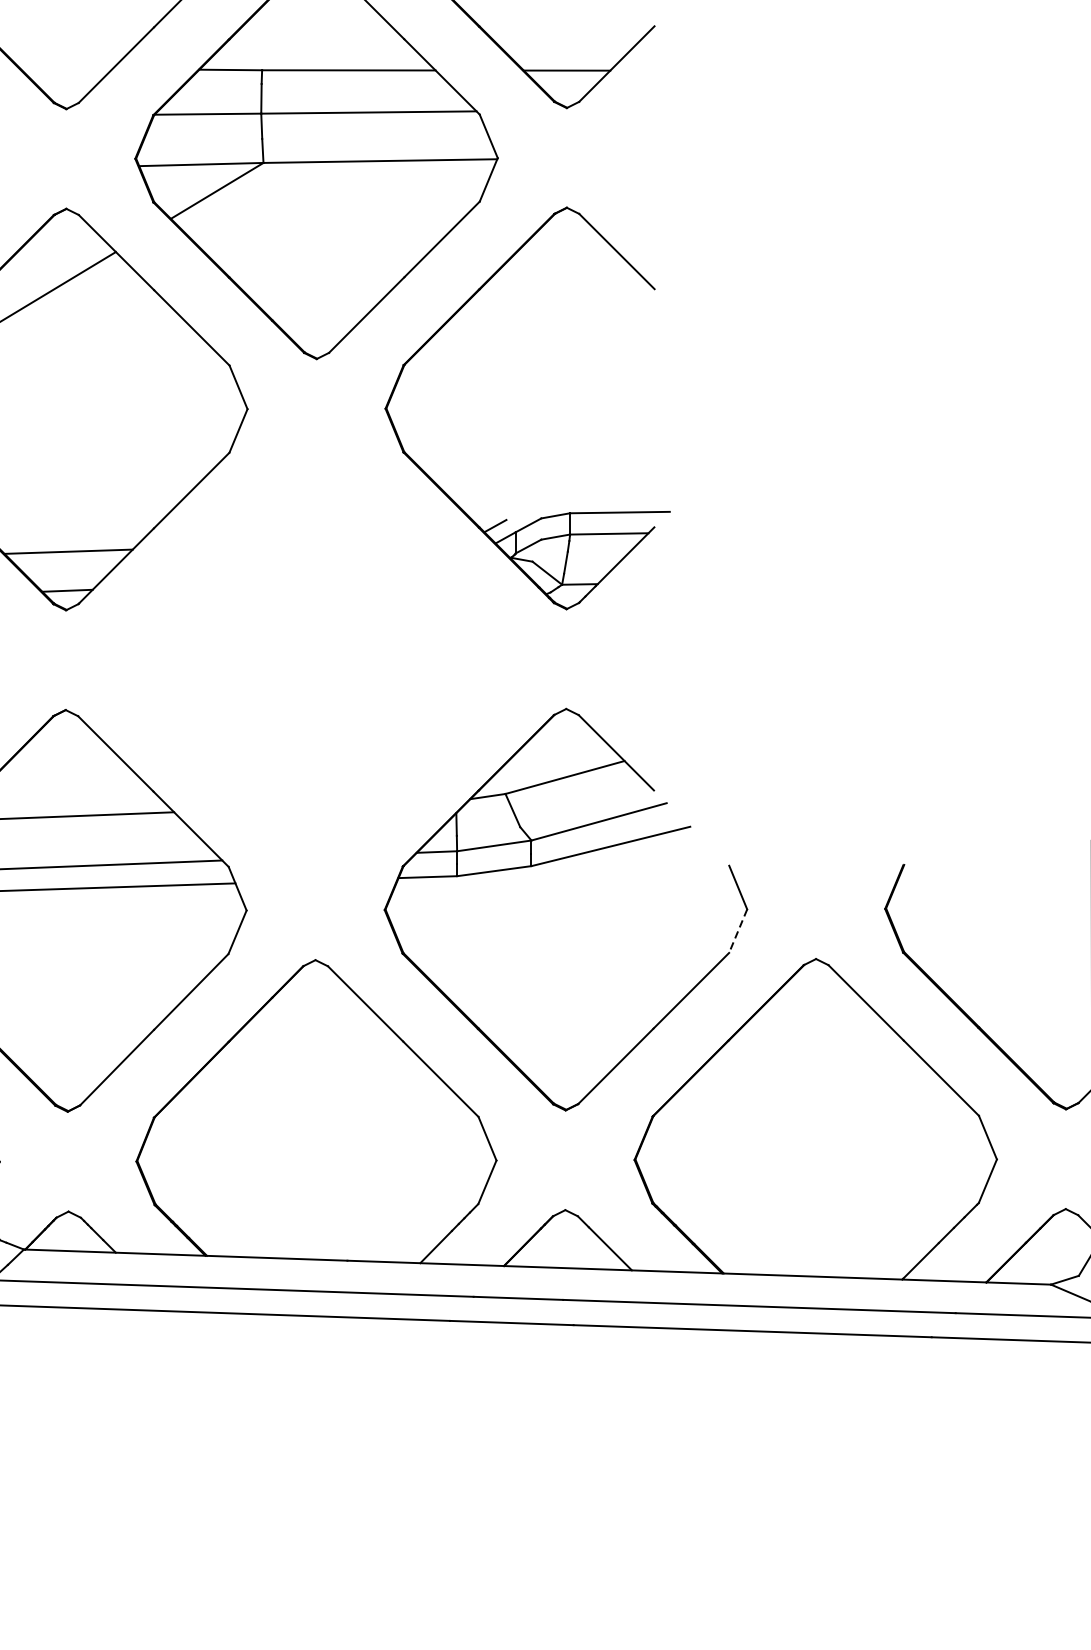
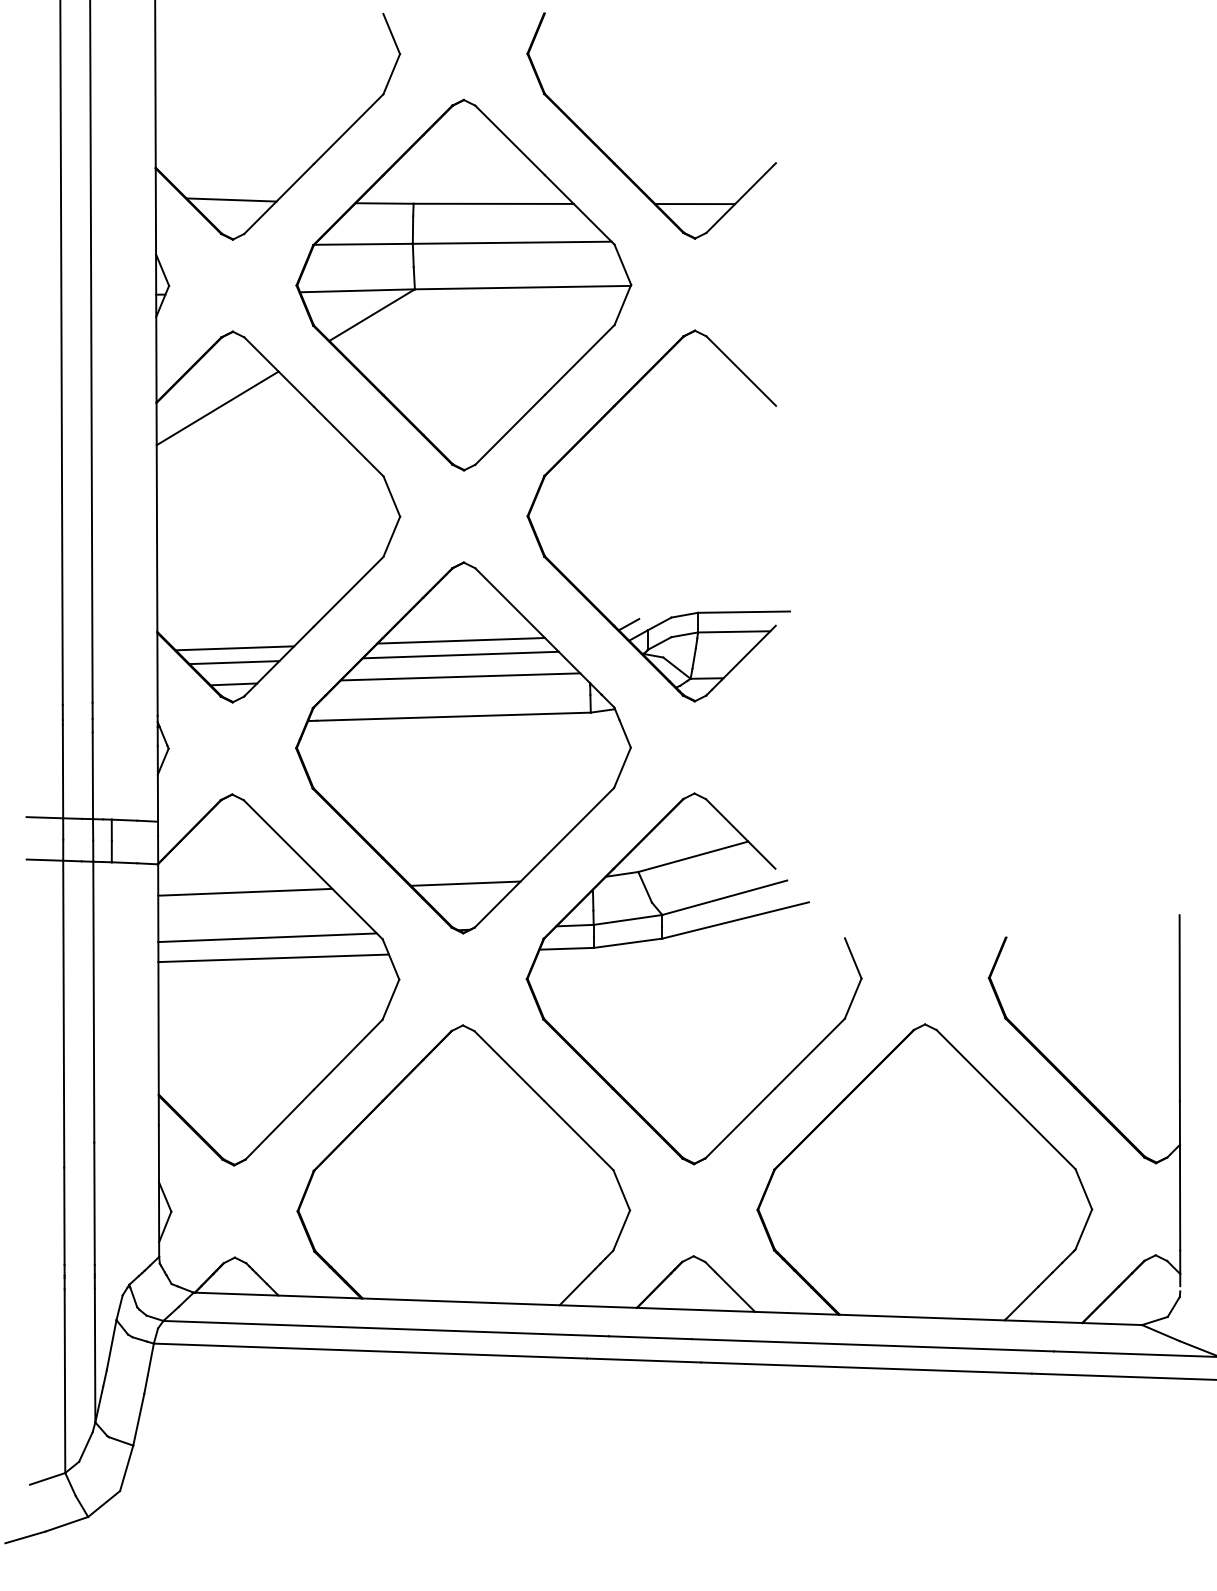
line: (64, 65) -> (231, 199), added
line: (68, 567) -> (234, 662), added
part: (316, 659) -> (463, 747), added
line: (738, 930) -> (853, 998), dashed -> solid

